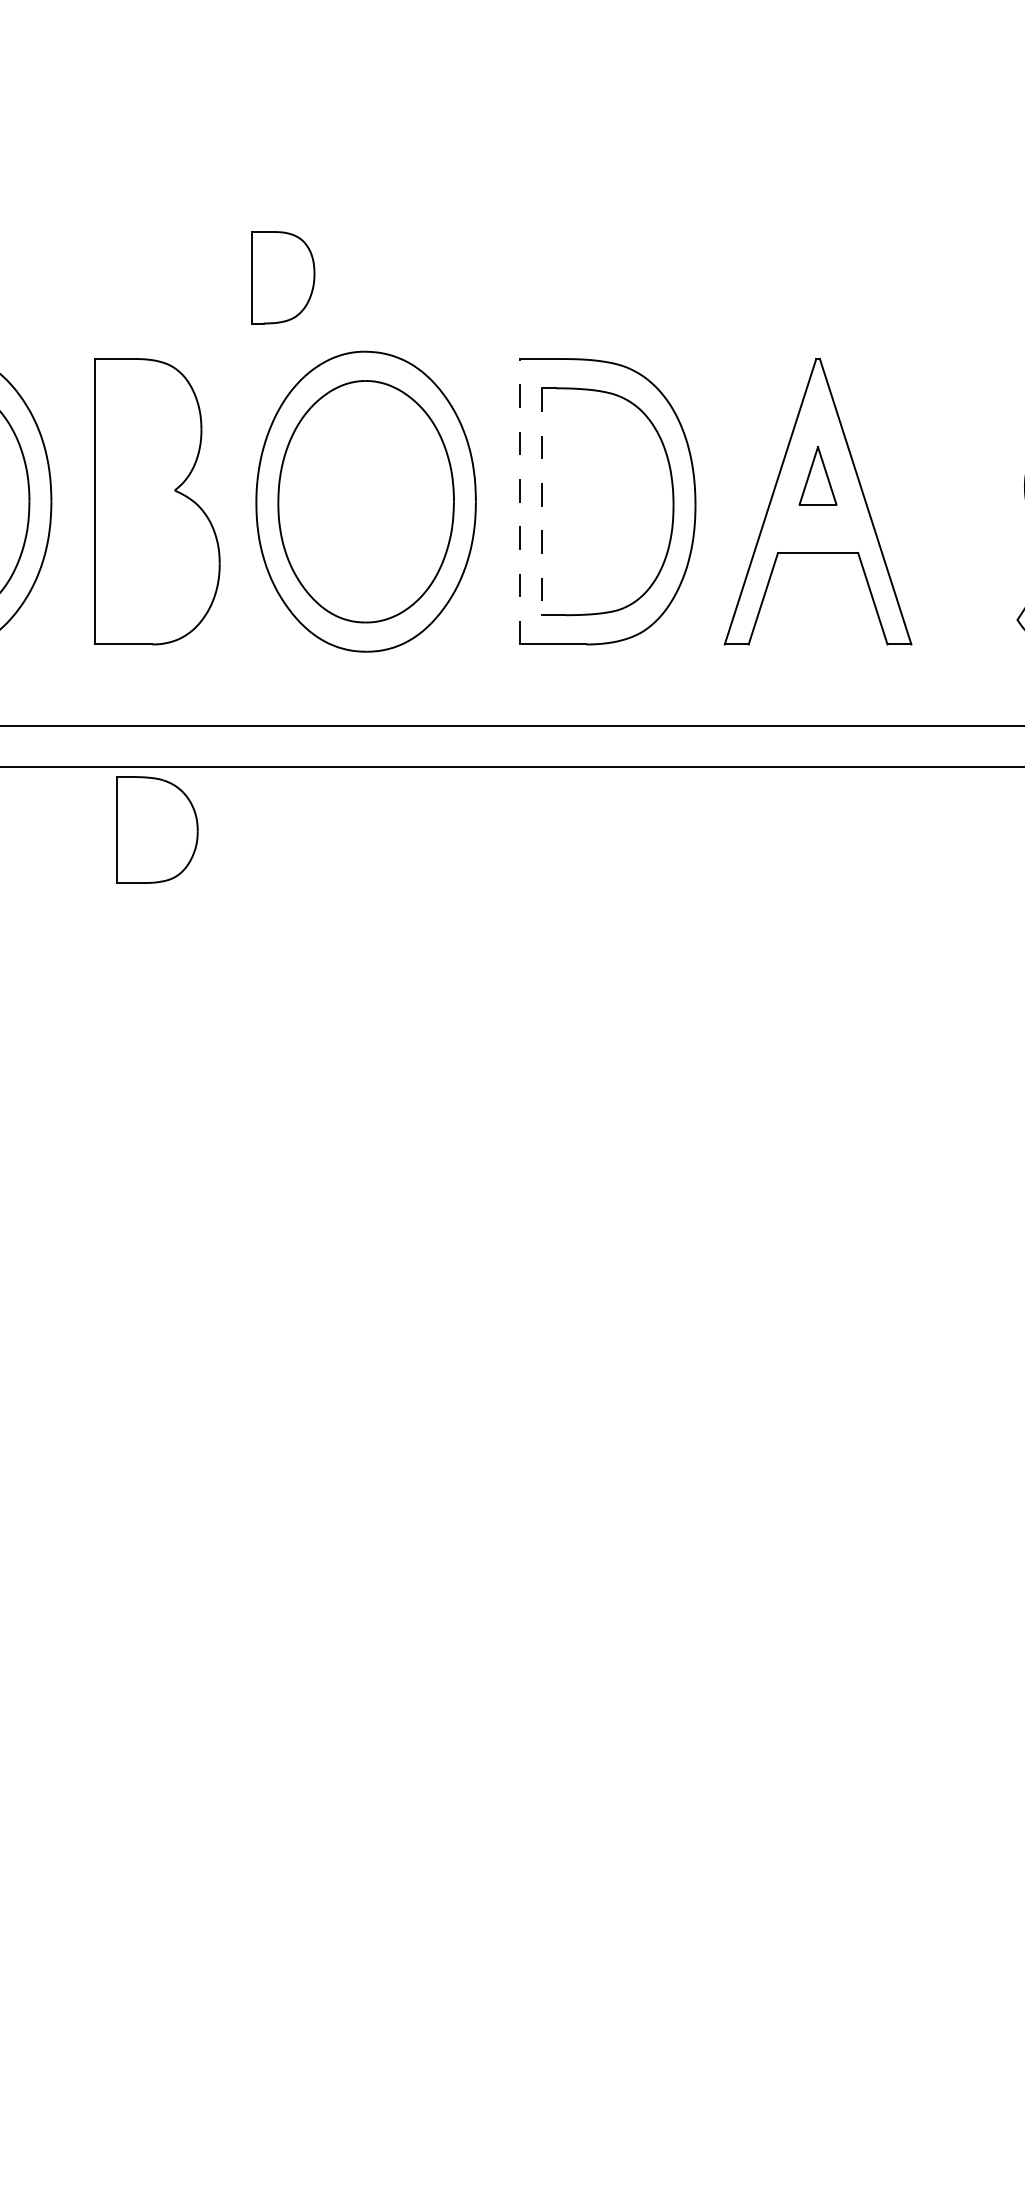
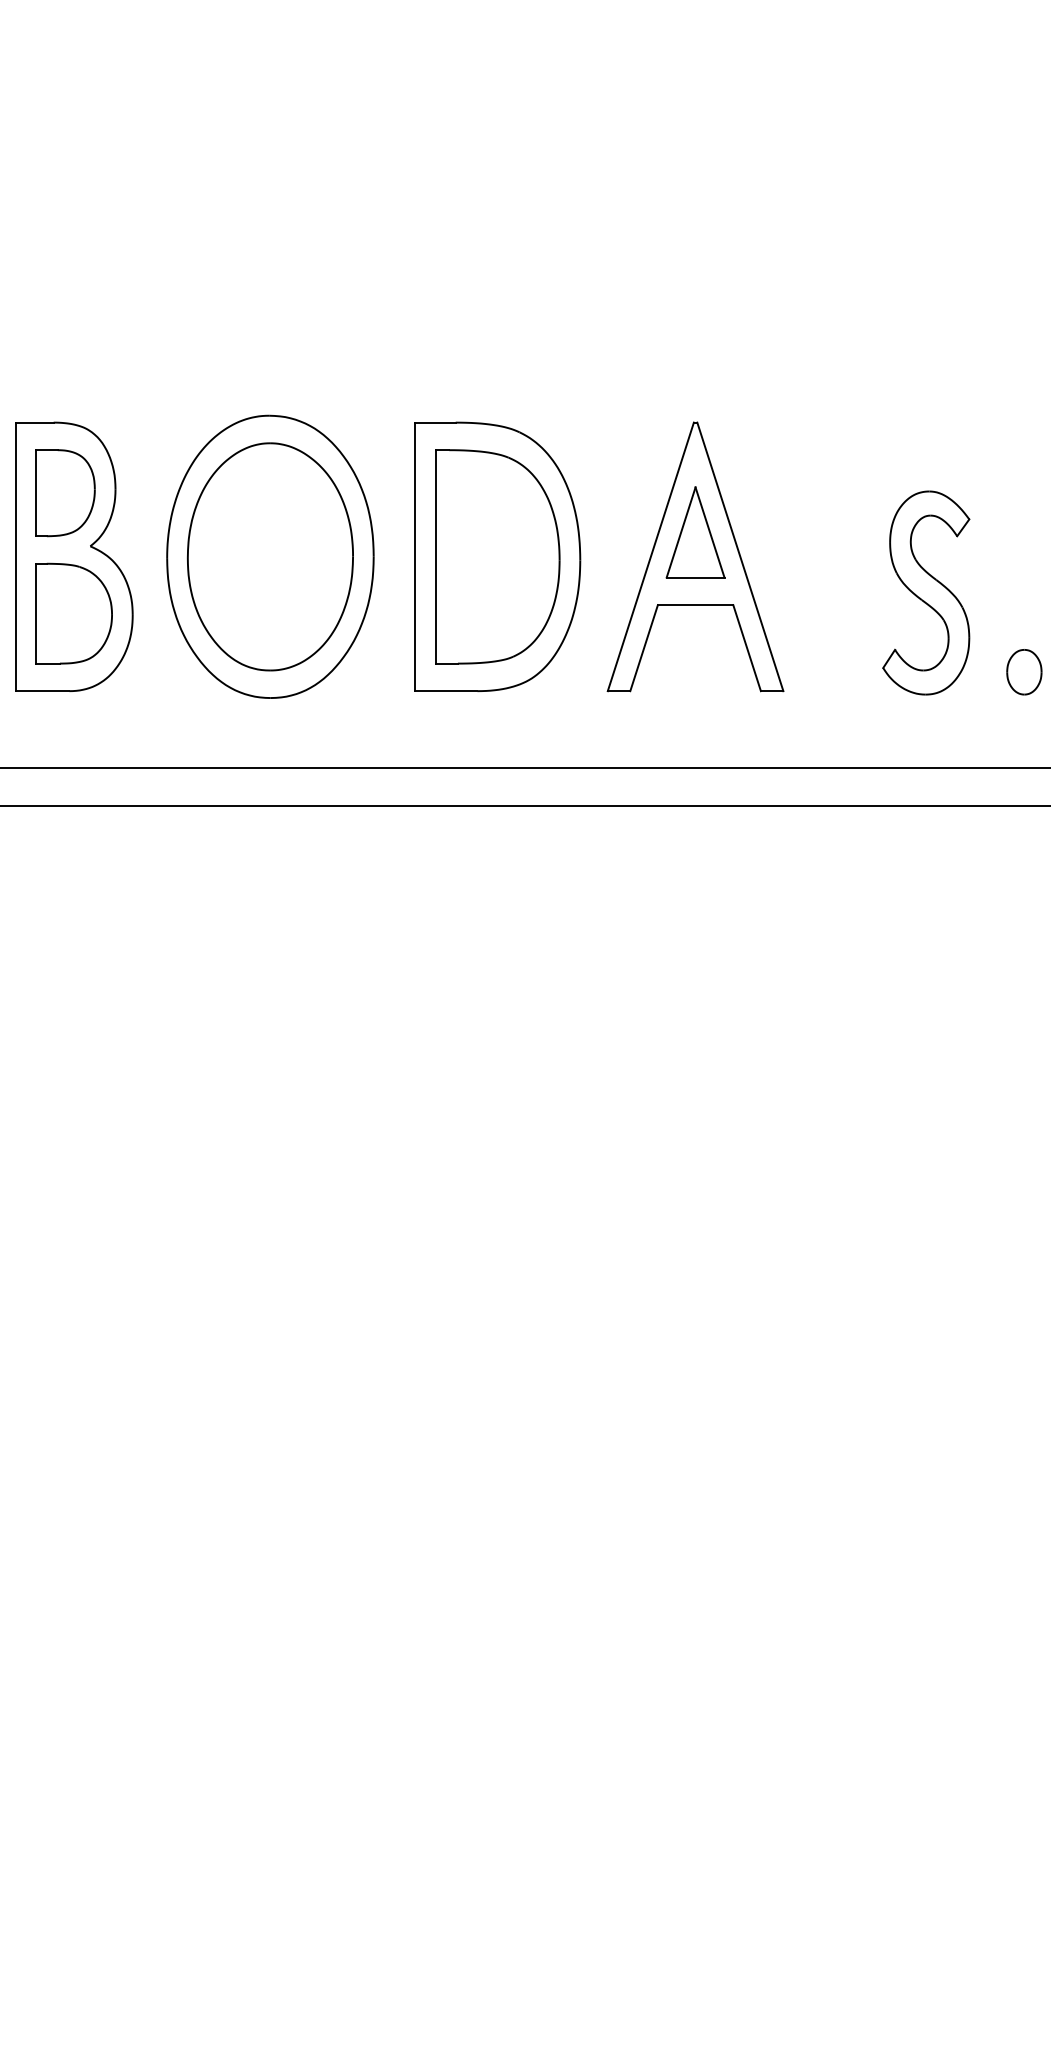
part: (283, 278) -> (65, 493), moved
part: (817, 475) -> (695, 532), size x1.67
line: (520, 501) -> (415, 556), dashed -> solid
line: (541, 501) -> (435, 556), dashed -> solid
part: (156, 829) -> (73, 613), moved

